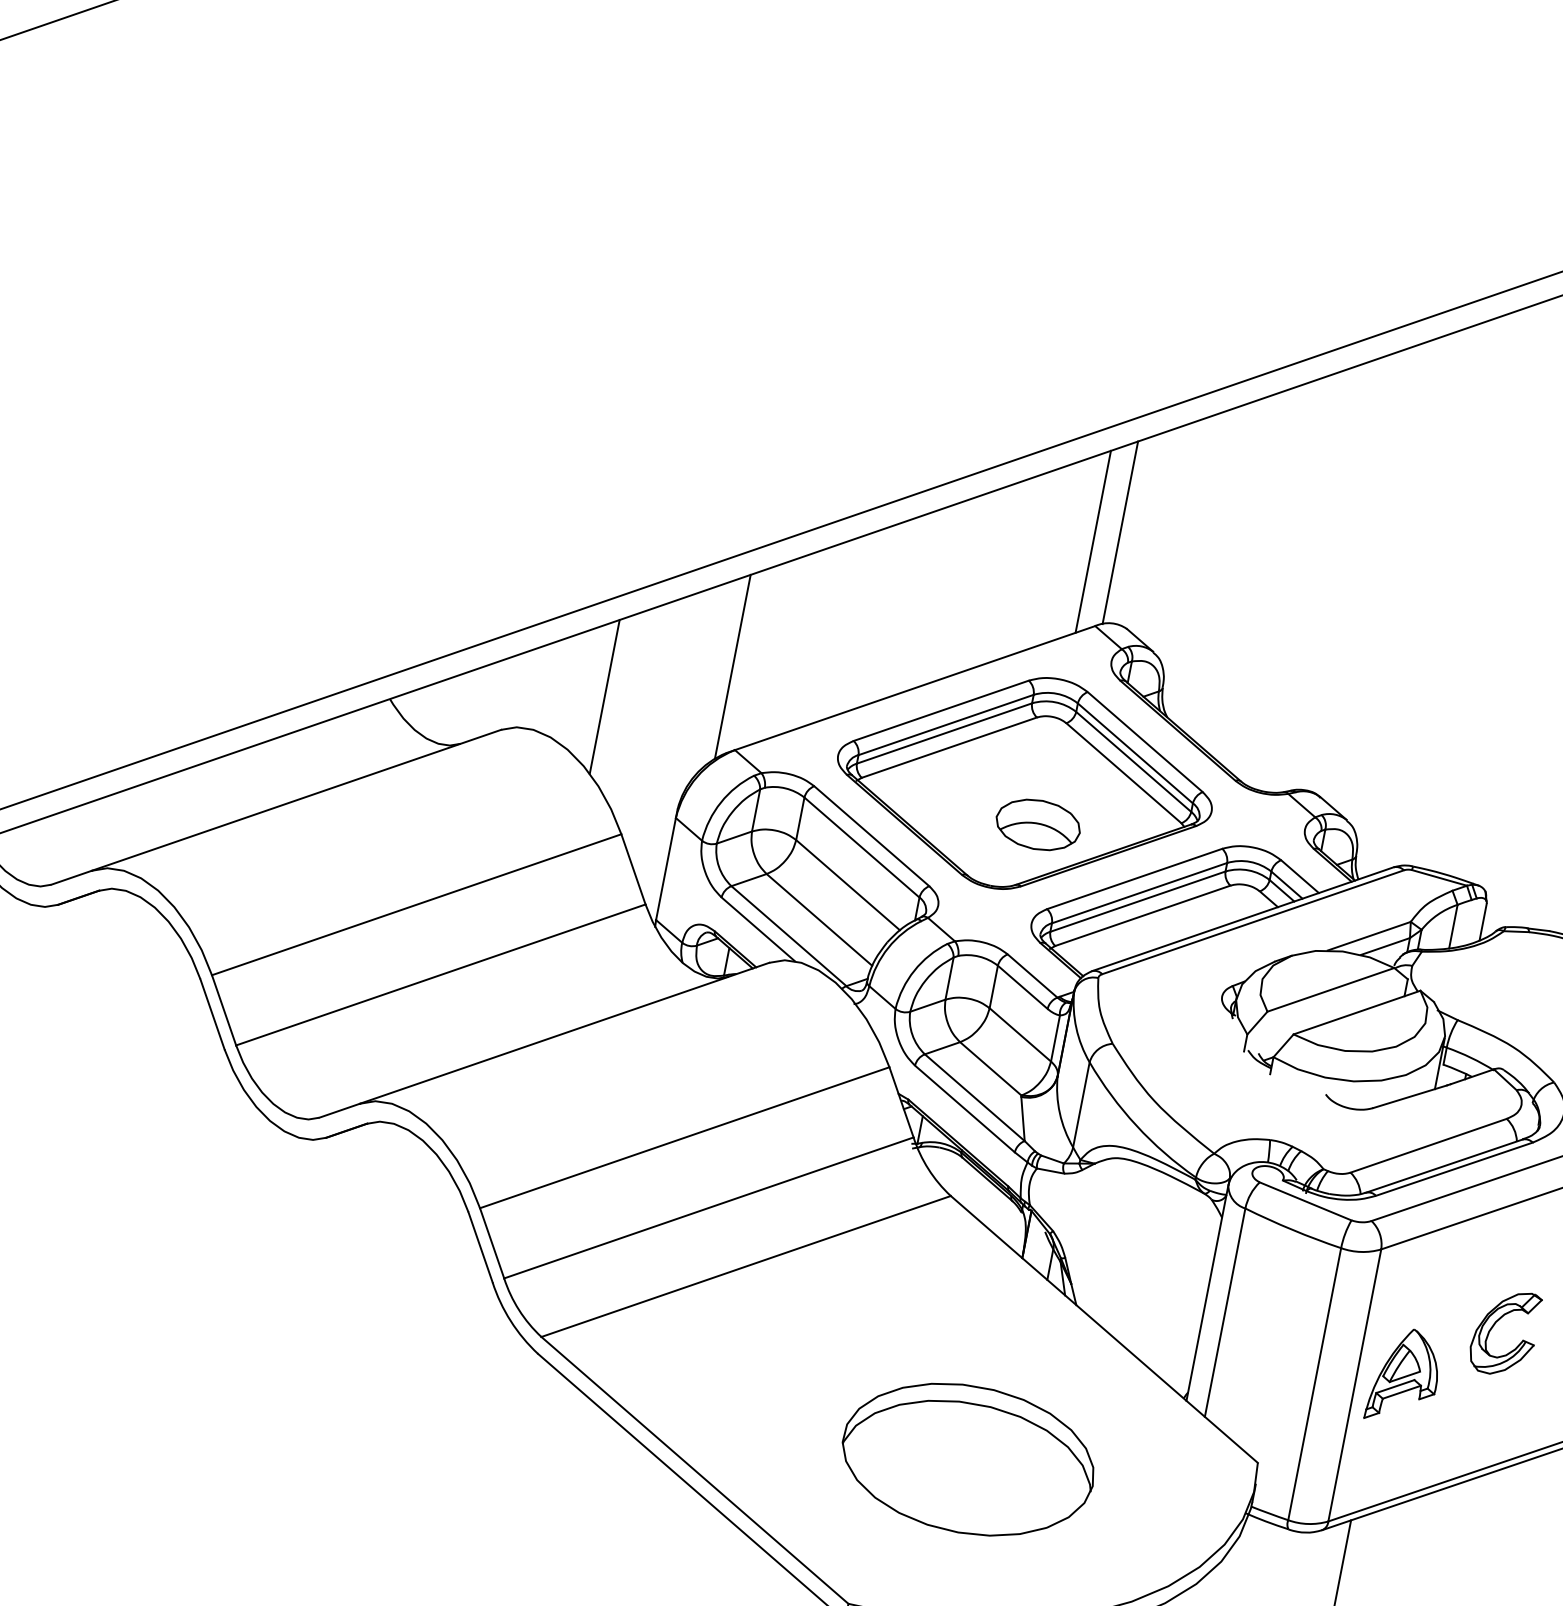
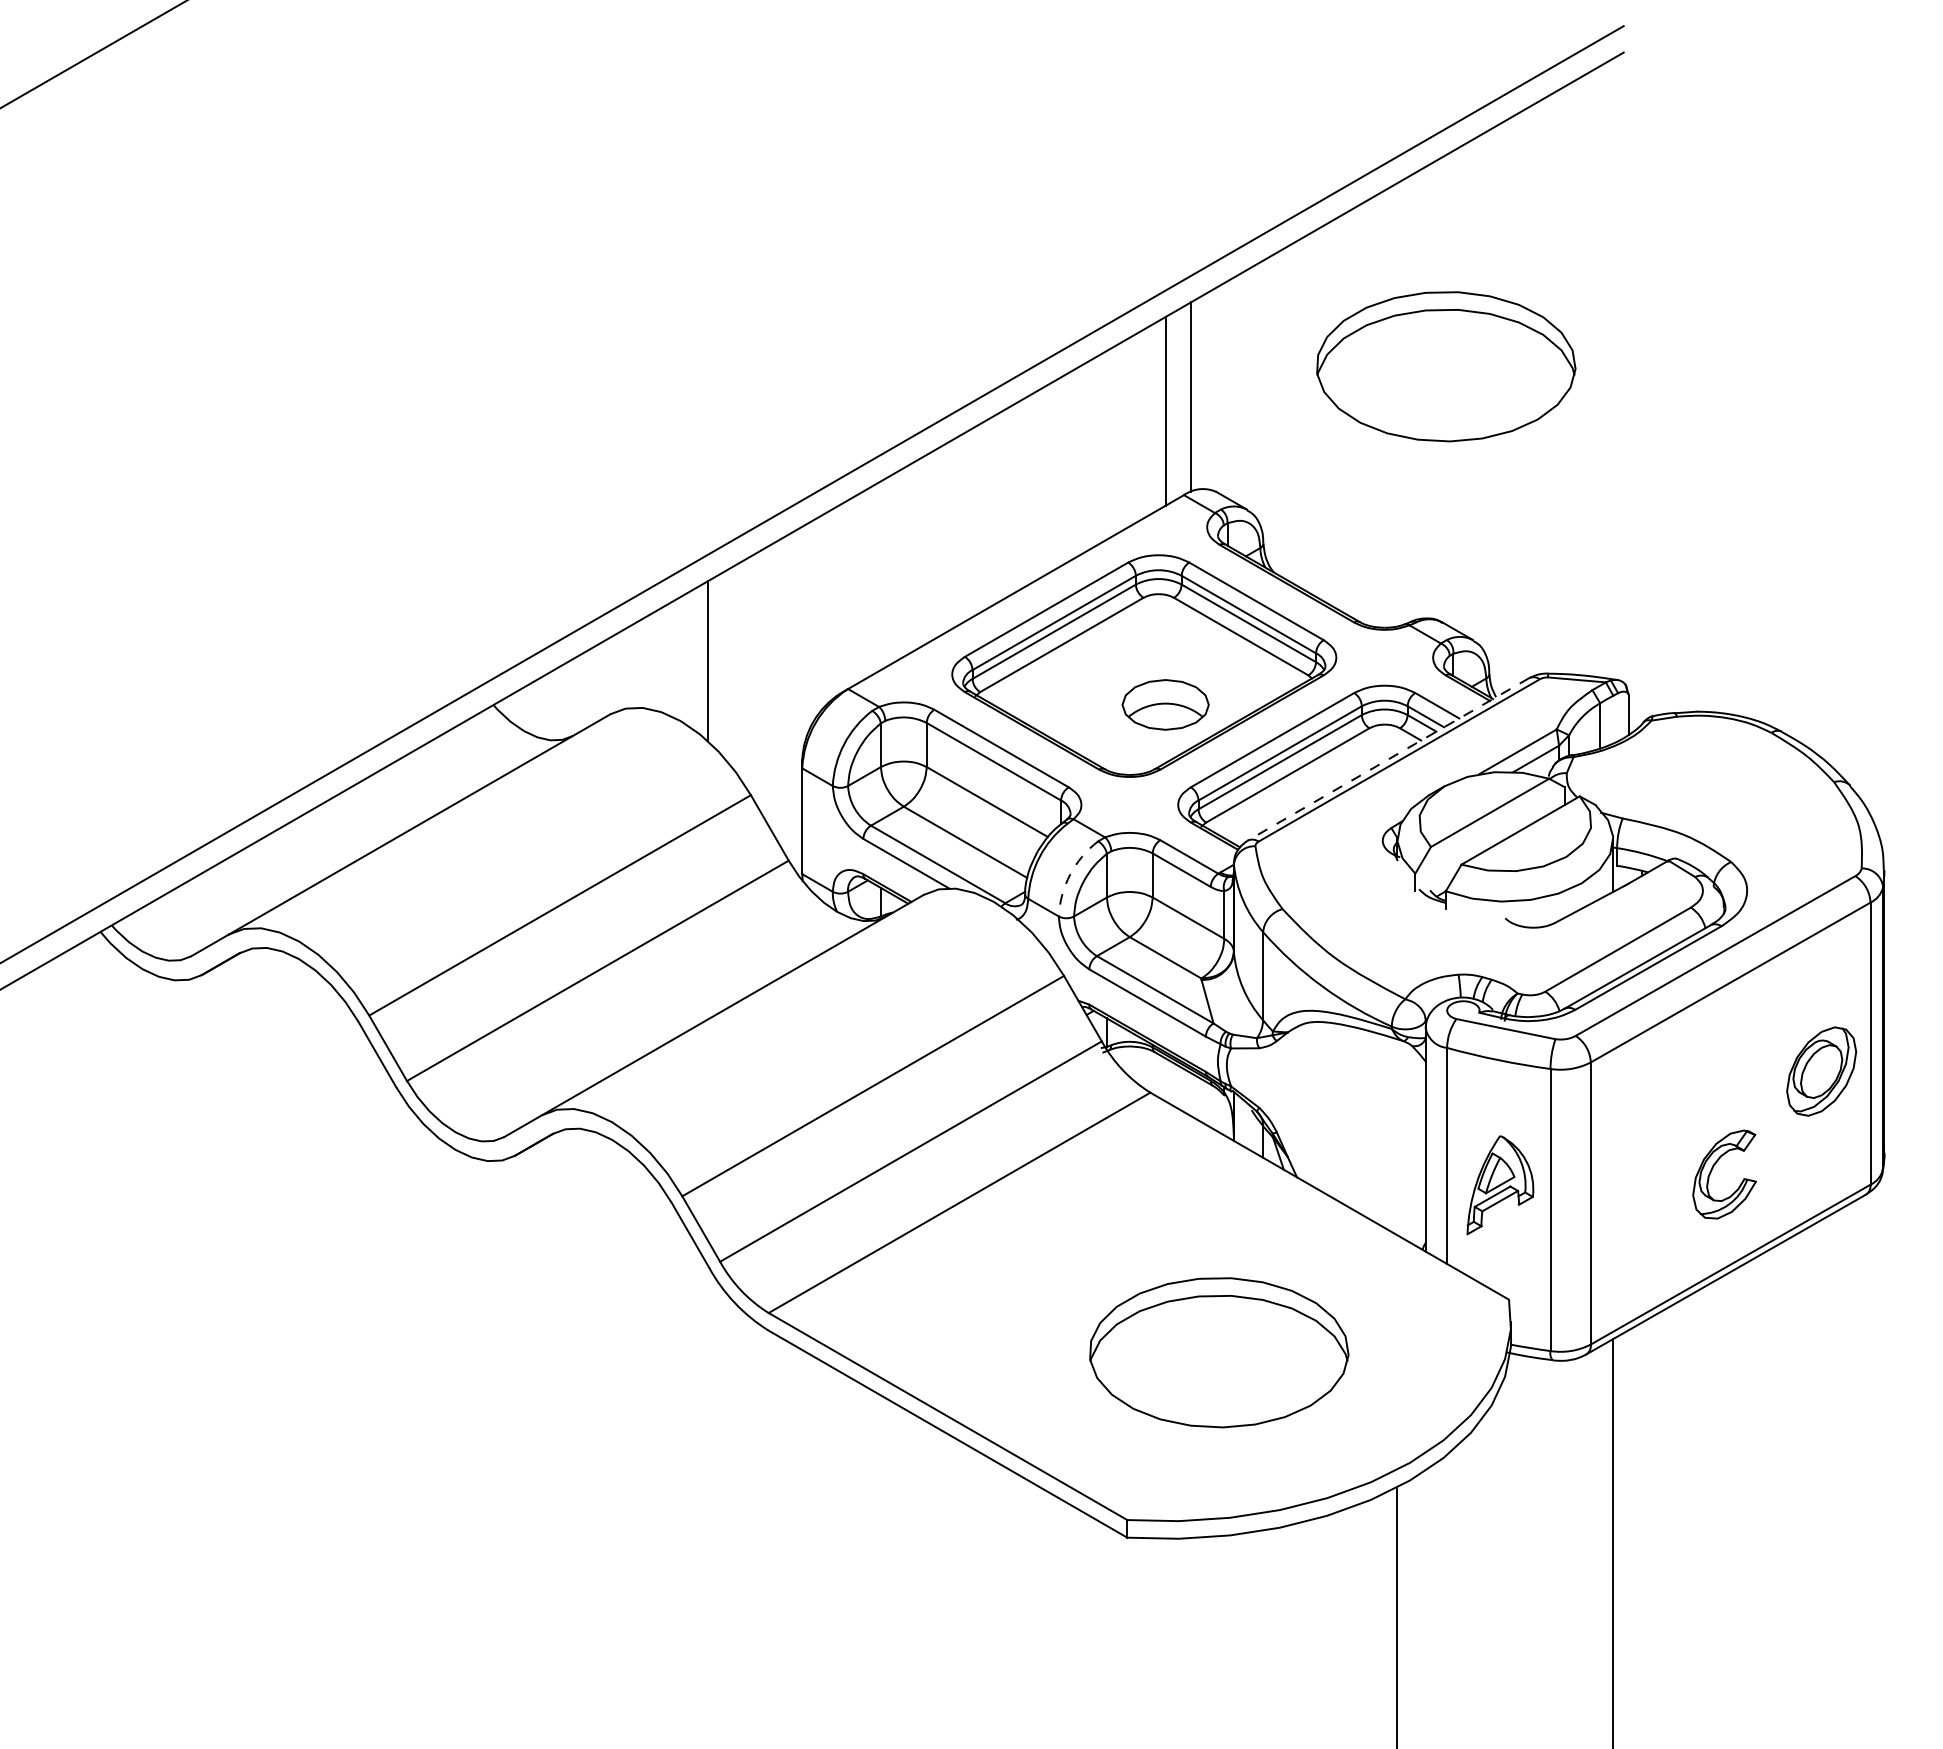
part: (1372, 551) -> (1446, 366), added
line: (732, 666) -> (829, 605), removed
line: (1242, 919) -> (1388, 759), solid -> dashed
arc: (914, 970) -> (1070, 874), solid -> dashed
part: (1495, 1324) -> (1713, 1168), moved
part: (1405, 1377) -> (1500, 1185), moved

